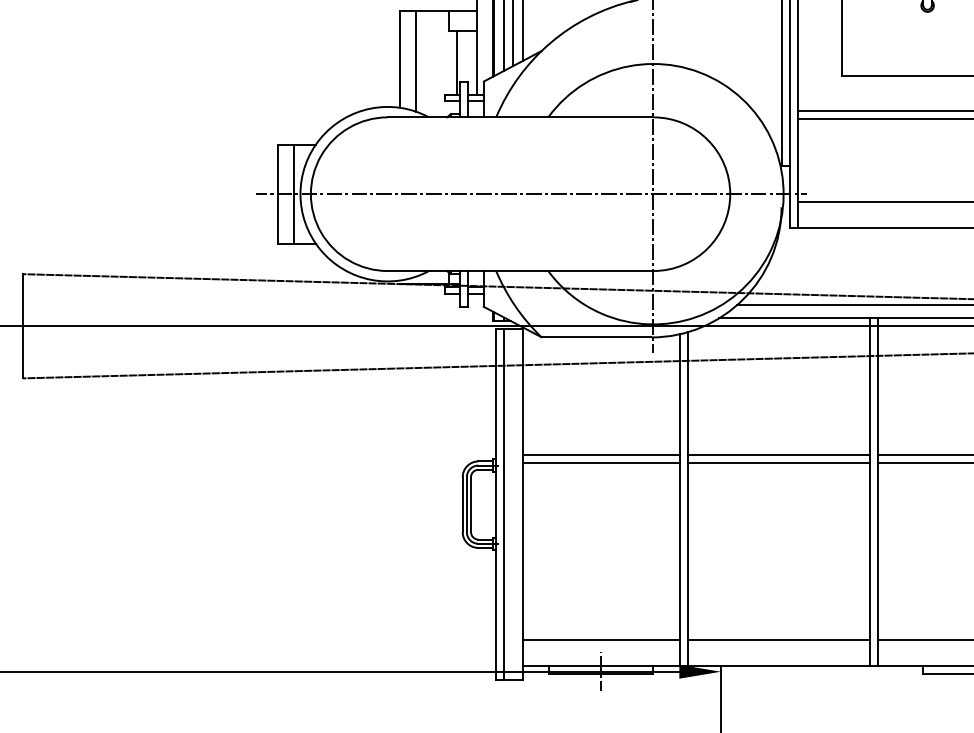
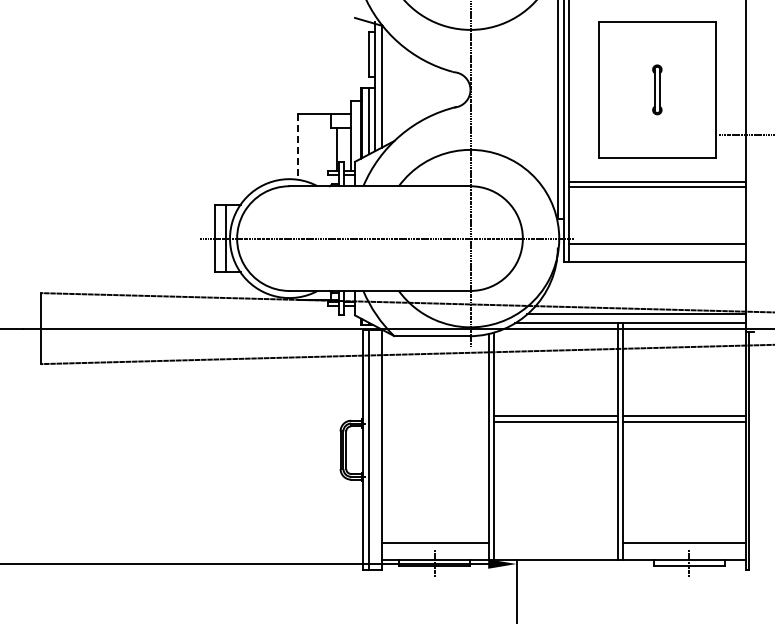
line: (399, 59) -> (297, 146), solid -> dashed
line: (415, 60) -> (308, 147), removed
line: (600, 455) -> (434, 416), removed
line: (600, 462) -> (434, 421), removed
line: (778, 640) -> (555, 542), removed

